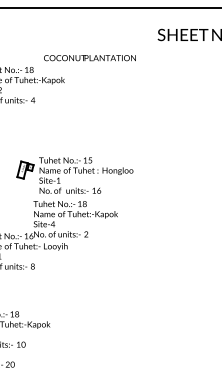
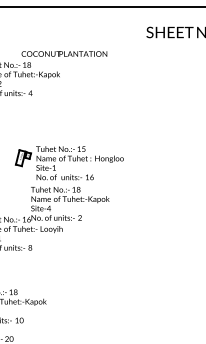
text: (90, 57) -> (64, 53), moved

